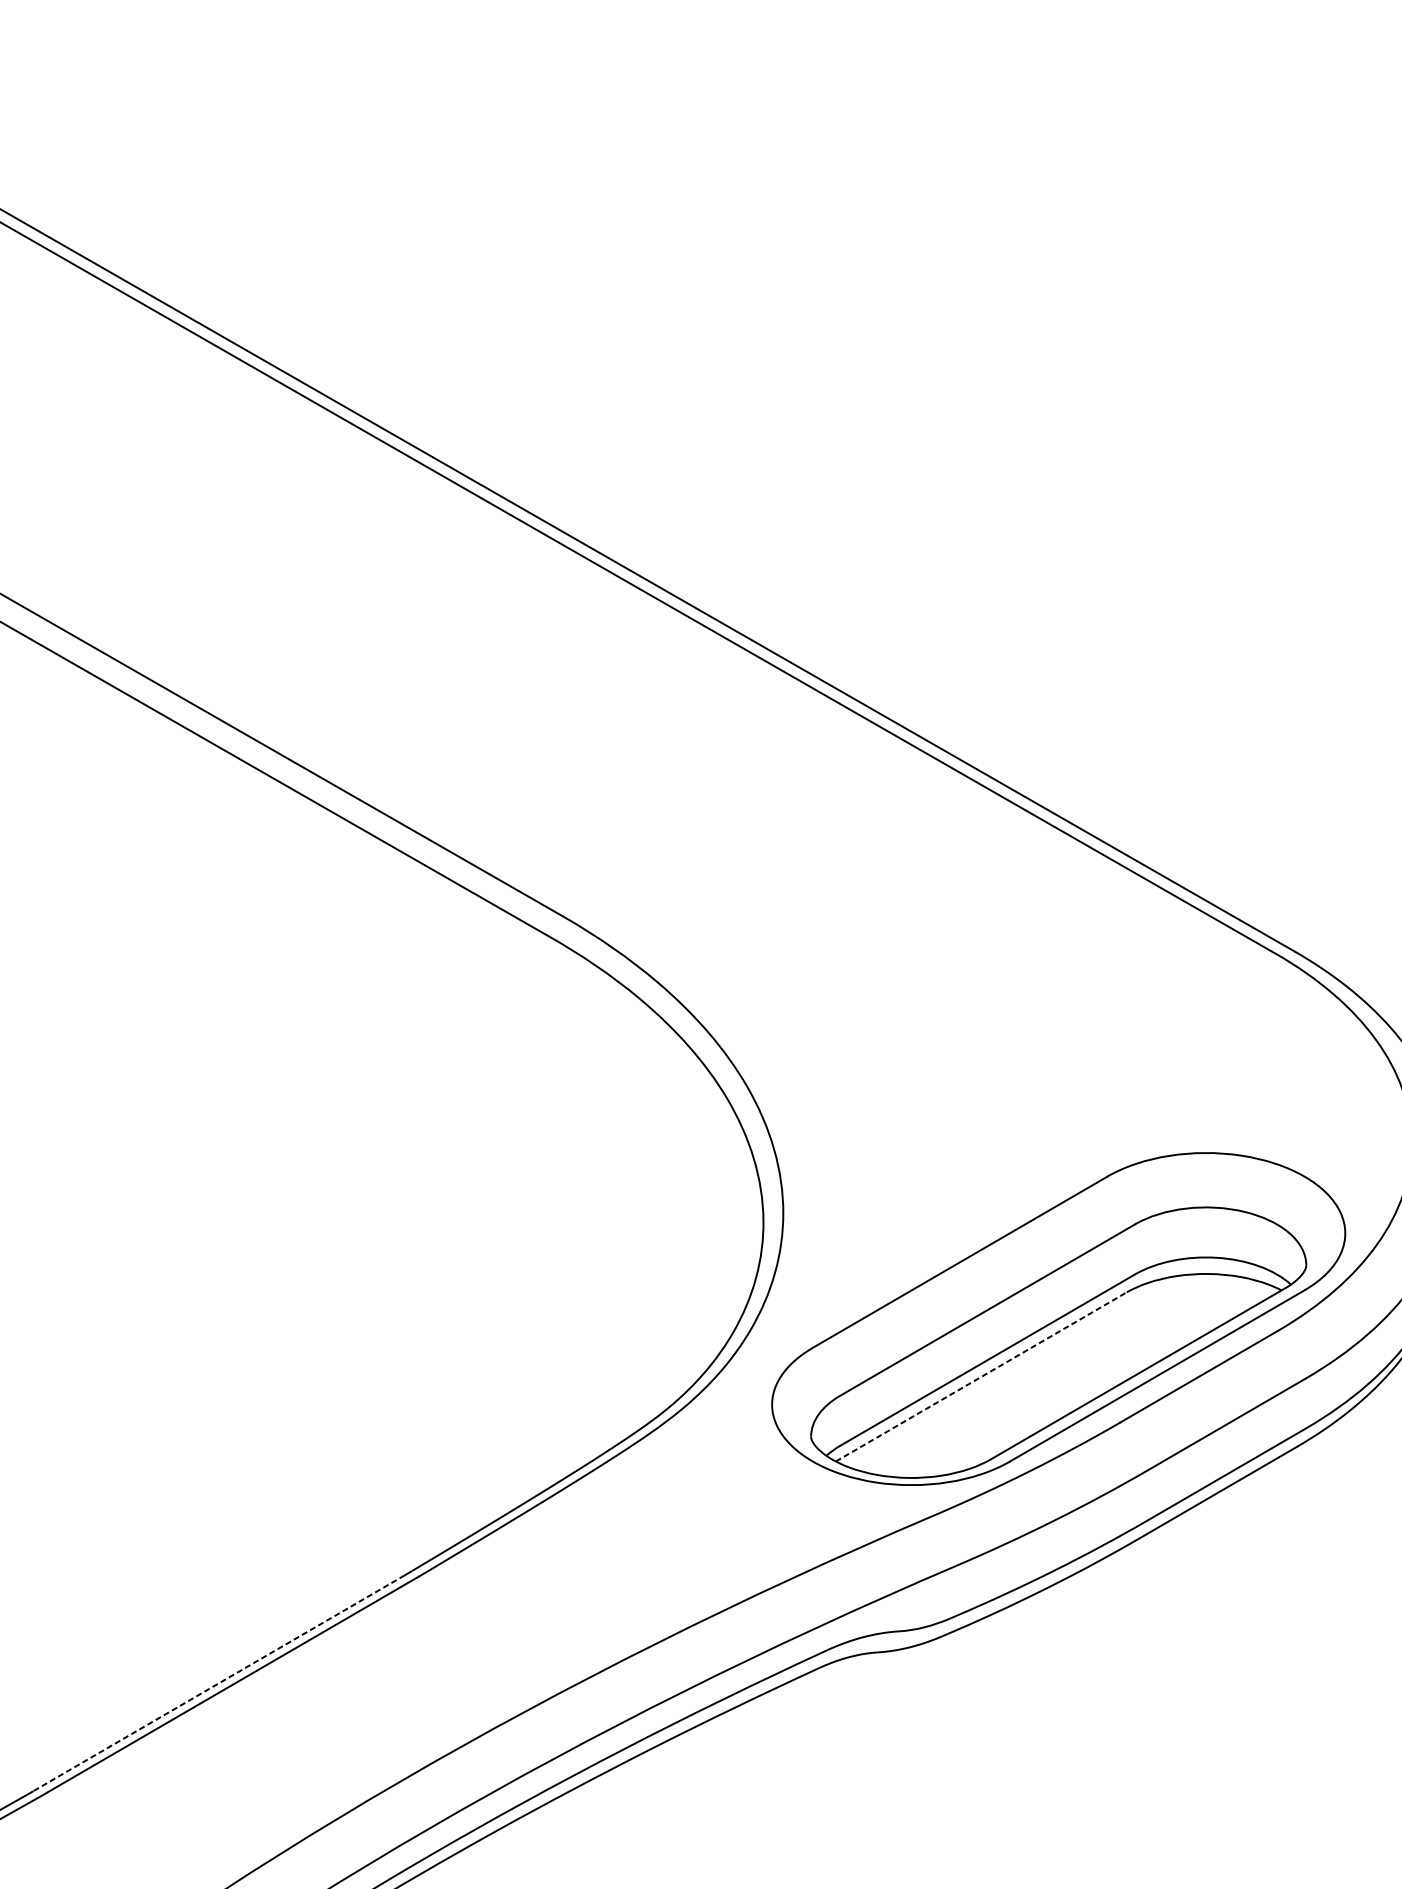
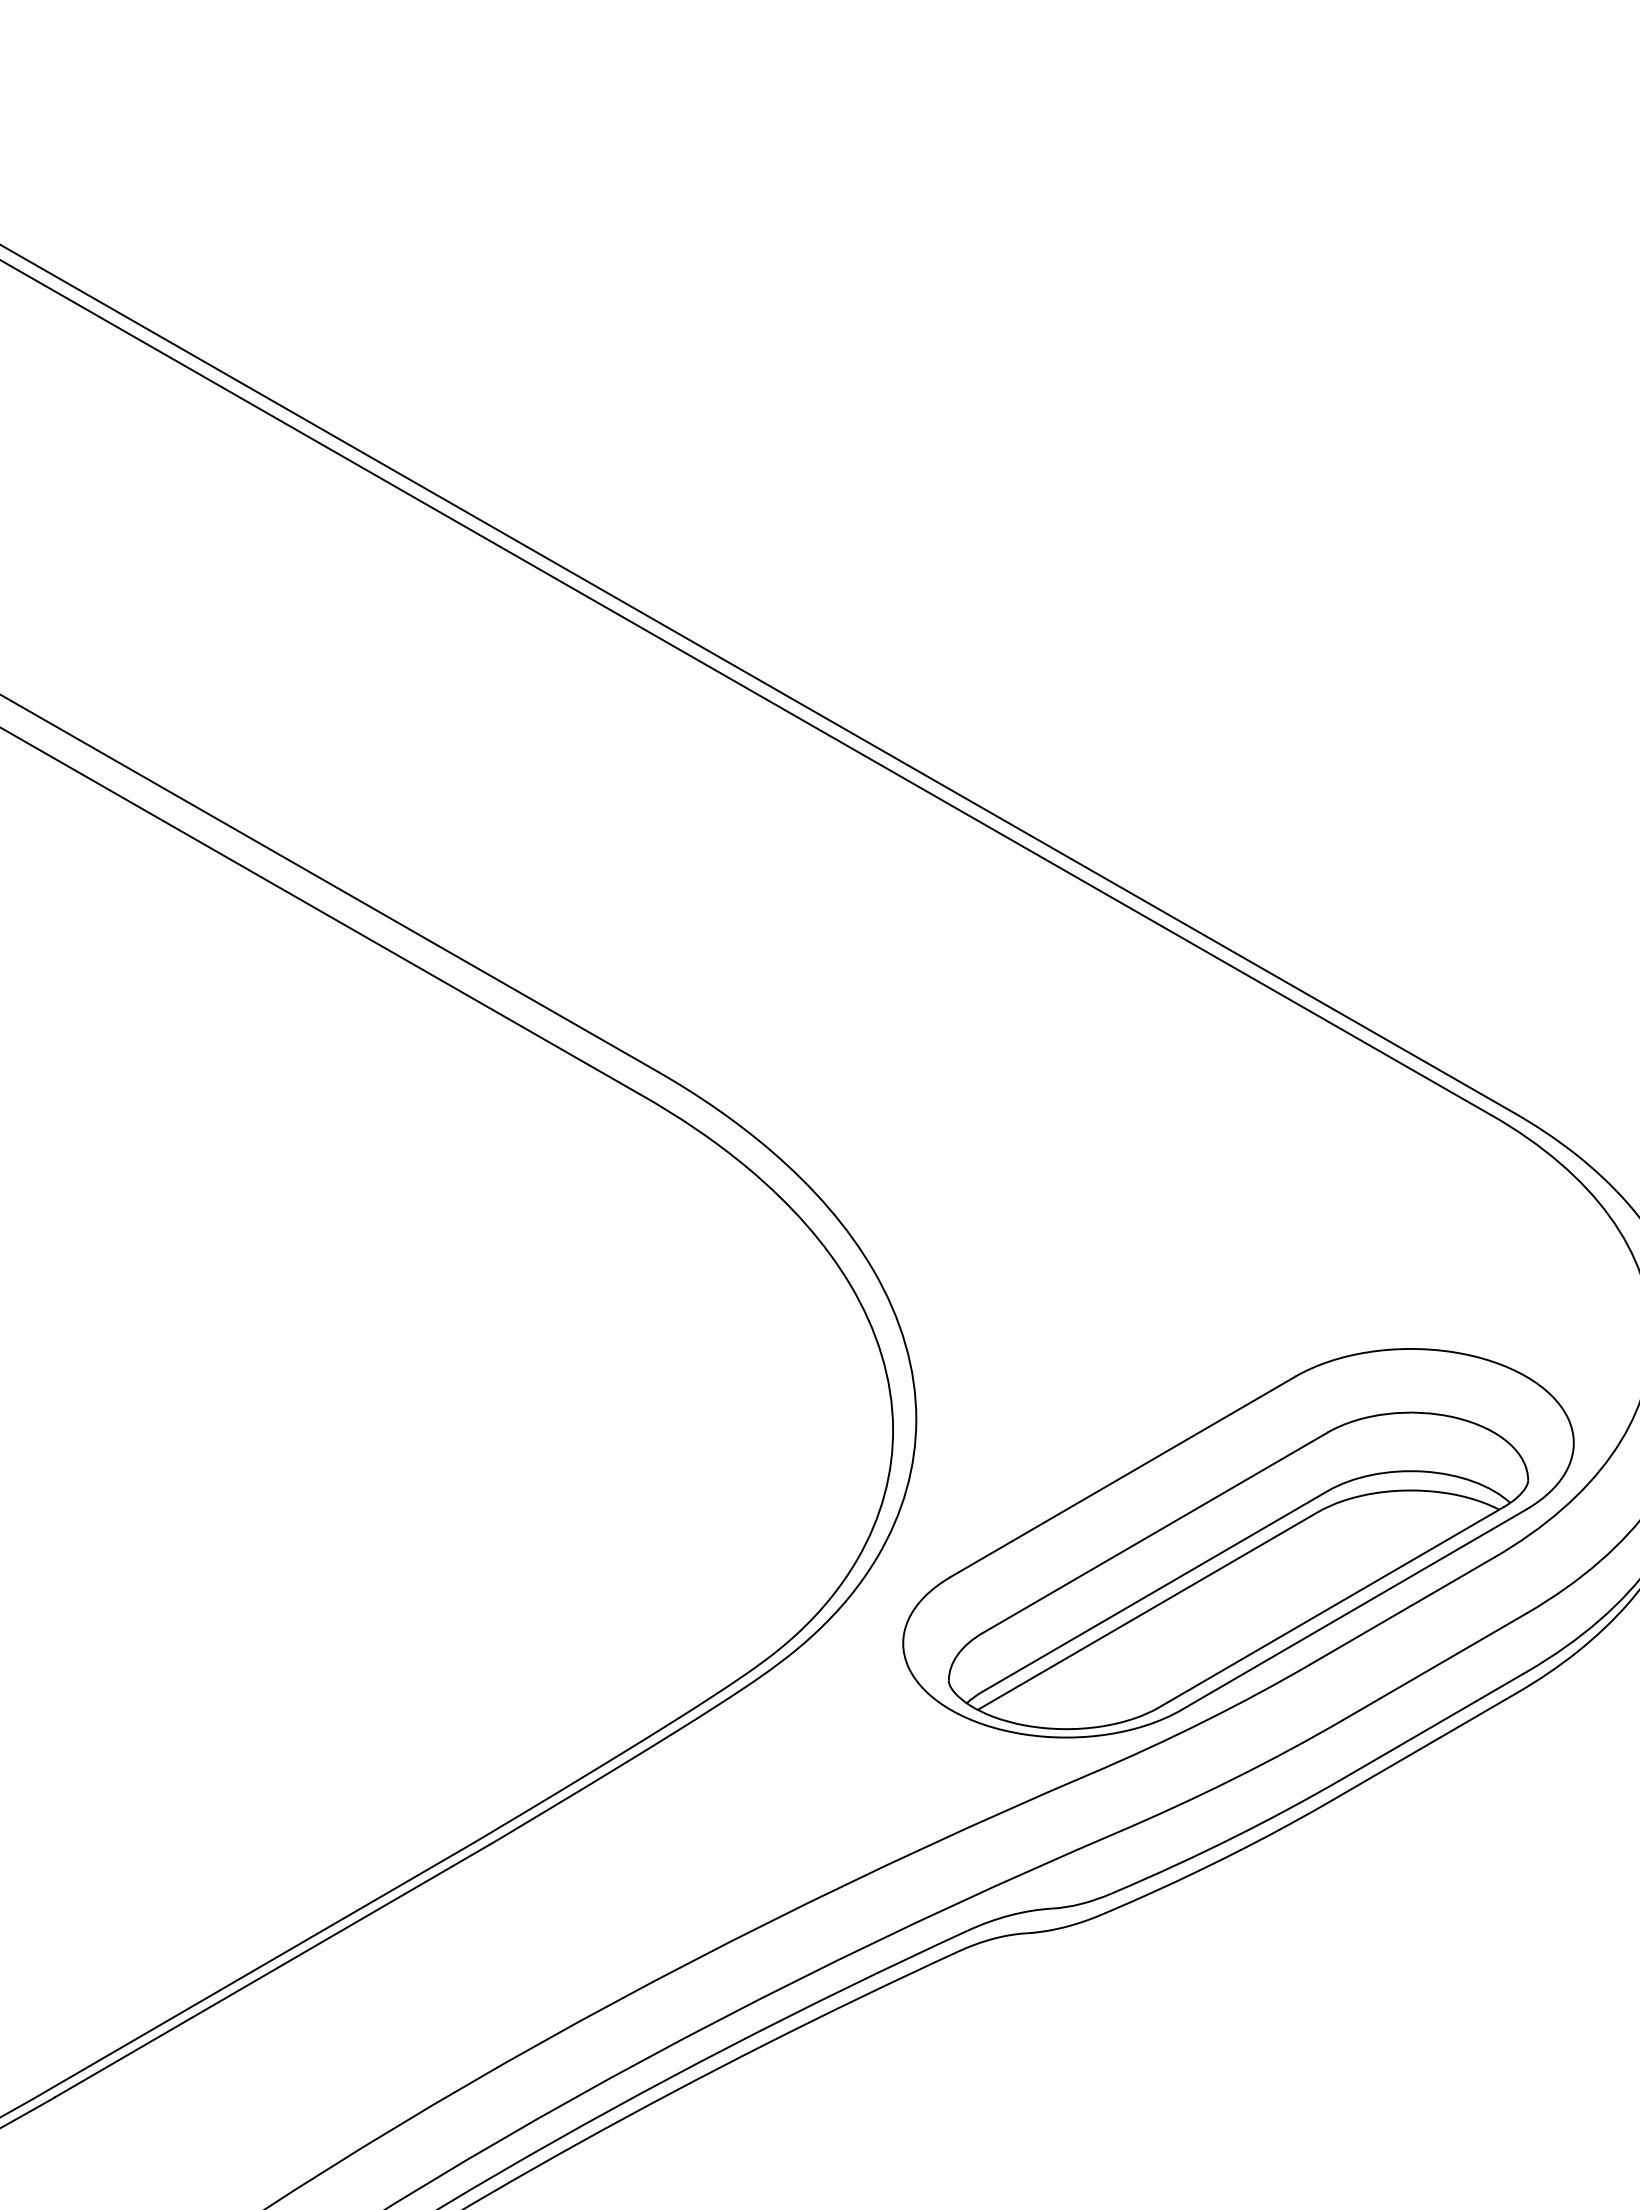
line: (980, 1376) -> (1147, 1610), dashed -> solid
line: (218, 1683) -> (255, 1969), dashed -> solid

